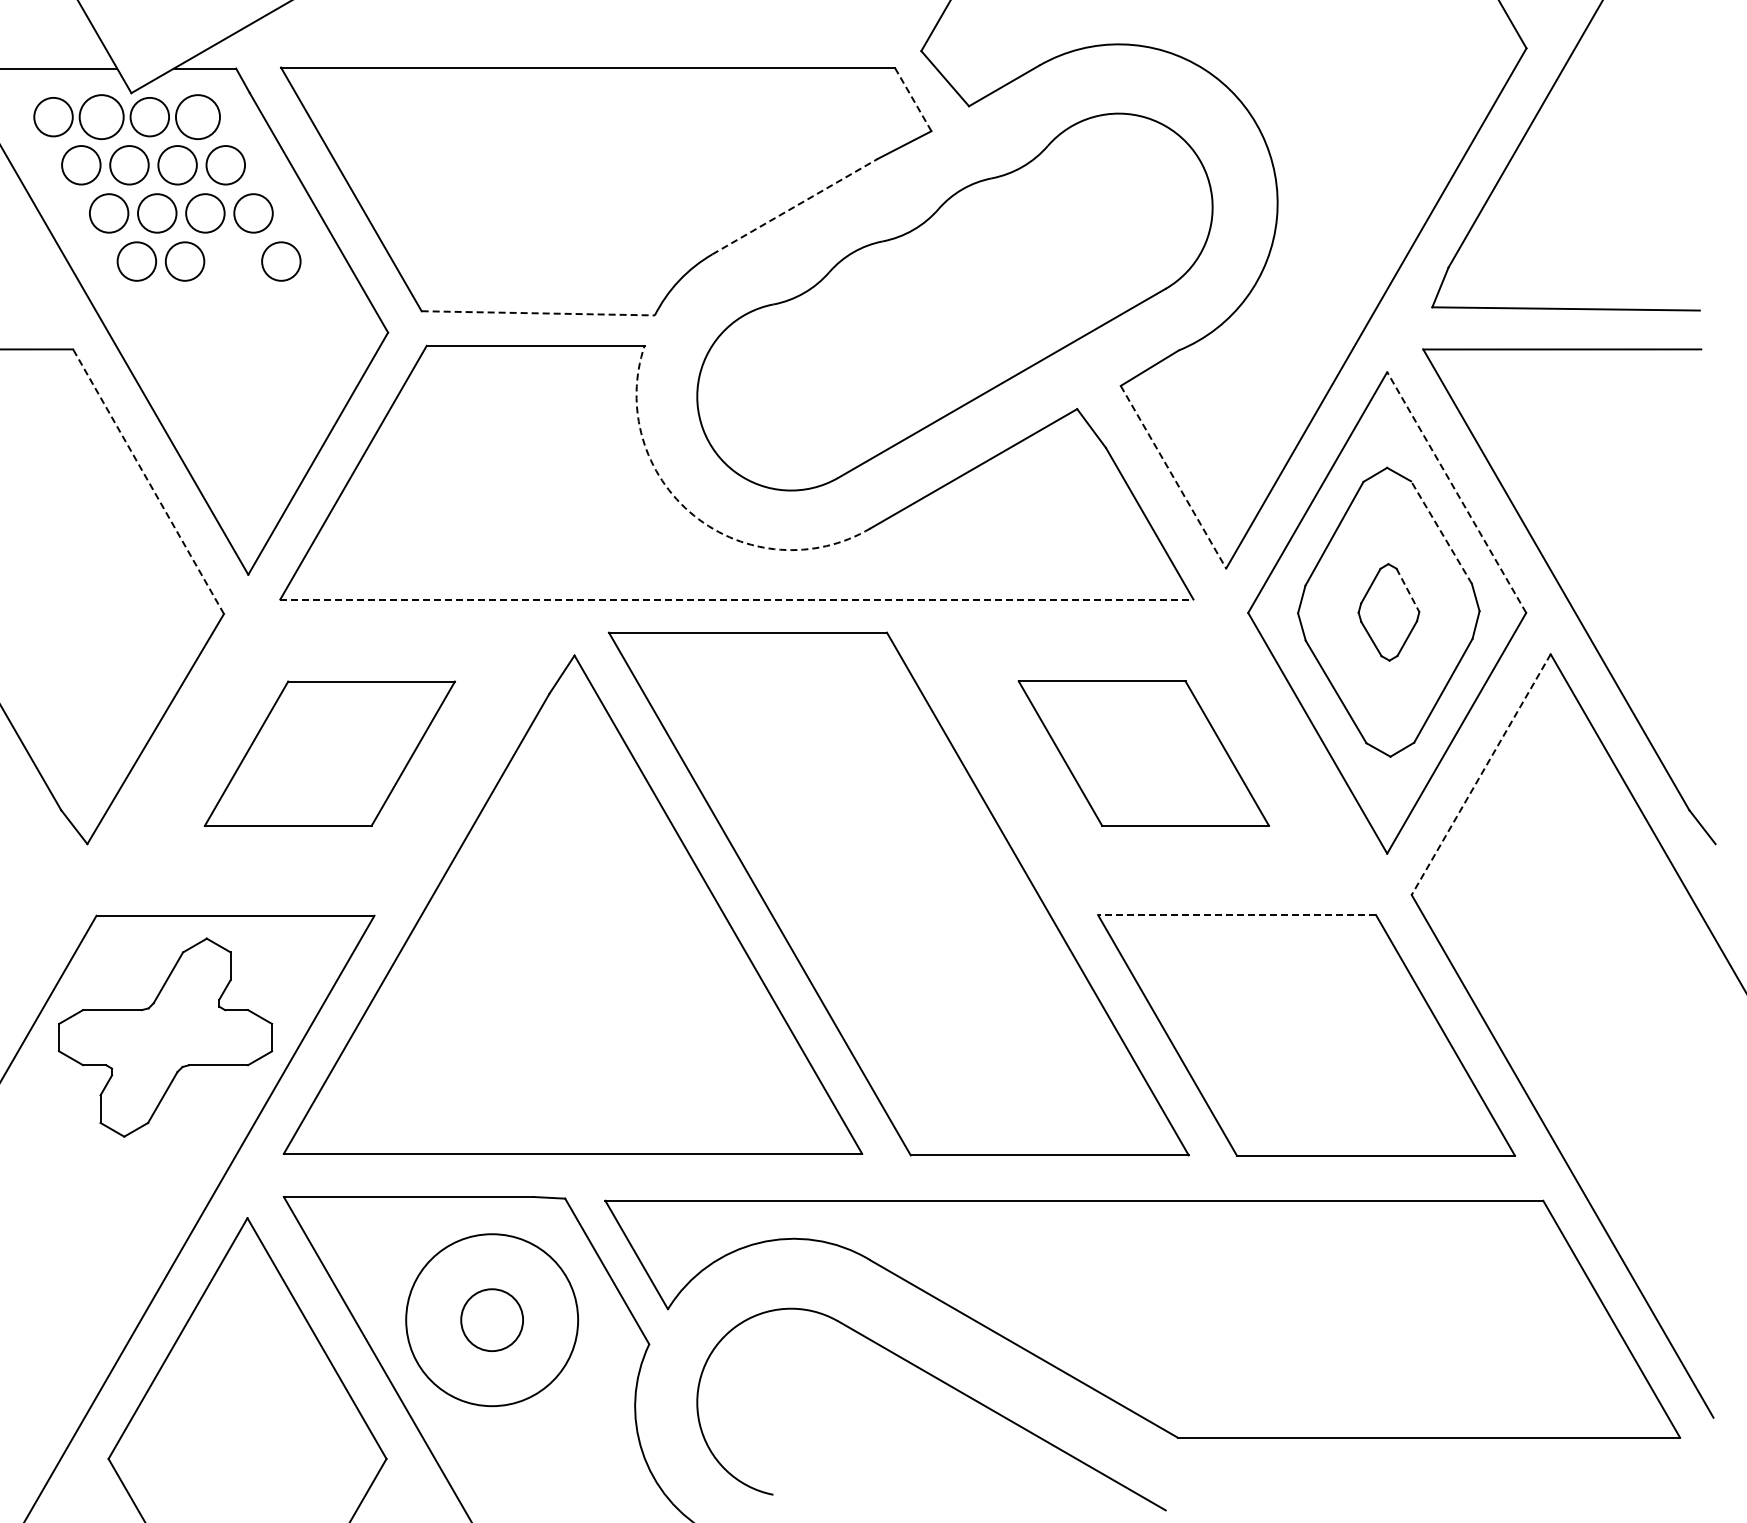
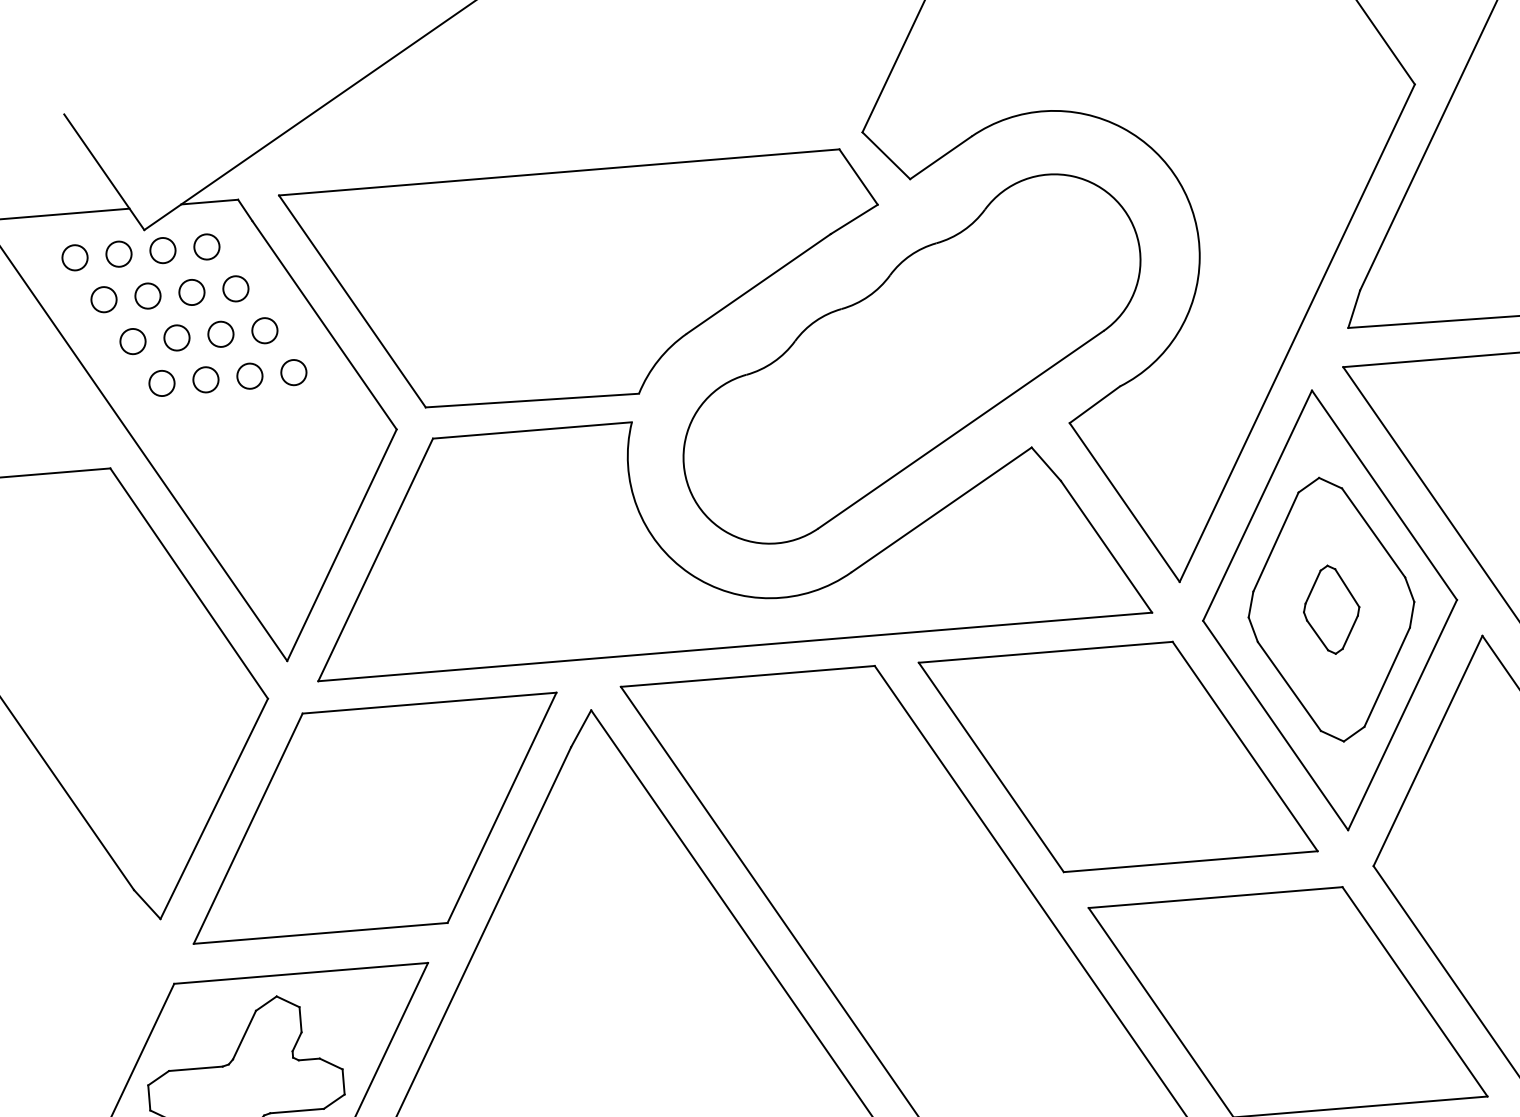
line: (913, 99) -> (858, 177), dashed -> solid
circle: (53, 116) -> (74, 257), size x0.71
circle: (101, 116) -> (118, 253), size x0.62
circle: (149, 116) -> (162, 250), size x0.71
circle: (197, 116) -> (206, 246), size x0.62
circle: (81, 165) -> (104, 299), size x0.71
circle: (129, 165) -> (148, 296), size x0.71
circle: (177, 165) -> (191, 292), size x0.71
circle: (225, 165) -> (235, 289), size x0.71
line: (795, 206) -> (759, 283), dashed -> solid
circle: (108, 213) -> (132, 341), size x0.71
circle: (157, 213) -> (177, 338), size x0.71
circle: (205, 213) -> (221, 334), size x0.71
circle: (253, 213) -> (264, 330), size x0.71
circle: (136, 261) -> (161, 383), size x0.71
circle: (184, 261) -> (205, 379), size x0.71
circle: (232, 261) -> (249, 376), added
circle: (281, 261) -> (294, 372), size x0.71
line: (538, 313) -> (532, 400), dashed -> solid
line: (1173, 477) -> (1124, 502), dashed -> solid
line: (148, 481) -> (189, 583), dashed -> solid
line: (1456, 492) -> (1384, 495), dashed -> solid
arc: (694, 515) -> (690, 573), dashed -> solid
line: (1441, 532) -> (1373, 532), dashed -> solid
line: (1407, 590) -> (1346, 588), dashed -> solid
line: (736, 599) -> (734, 646), dashed -> solid
part: (329, 753) -> (374, 818), size x1.67
part: (1143, 753) -> (1118, 757), size x1.67
line: (1481, 774) -> (1428, 750), dashed -> solid
line: (1237, 915) -> (1216, 897), dashed -> solid

